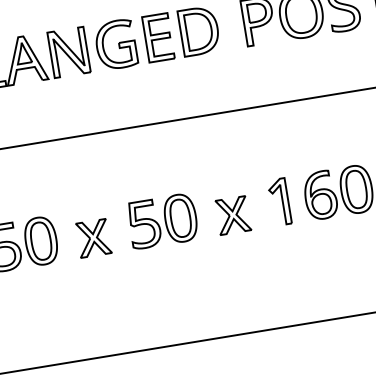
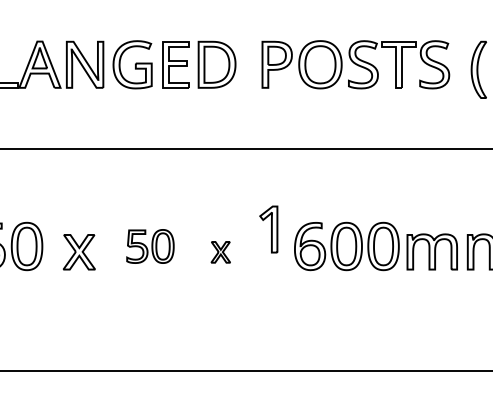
part: (279, 202) -> (268, 229), moved
part: (233, 215) -> (220, 252), size x0.6
part: (162, 221) -> (150, 246), size x0.7

